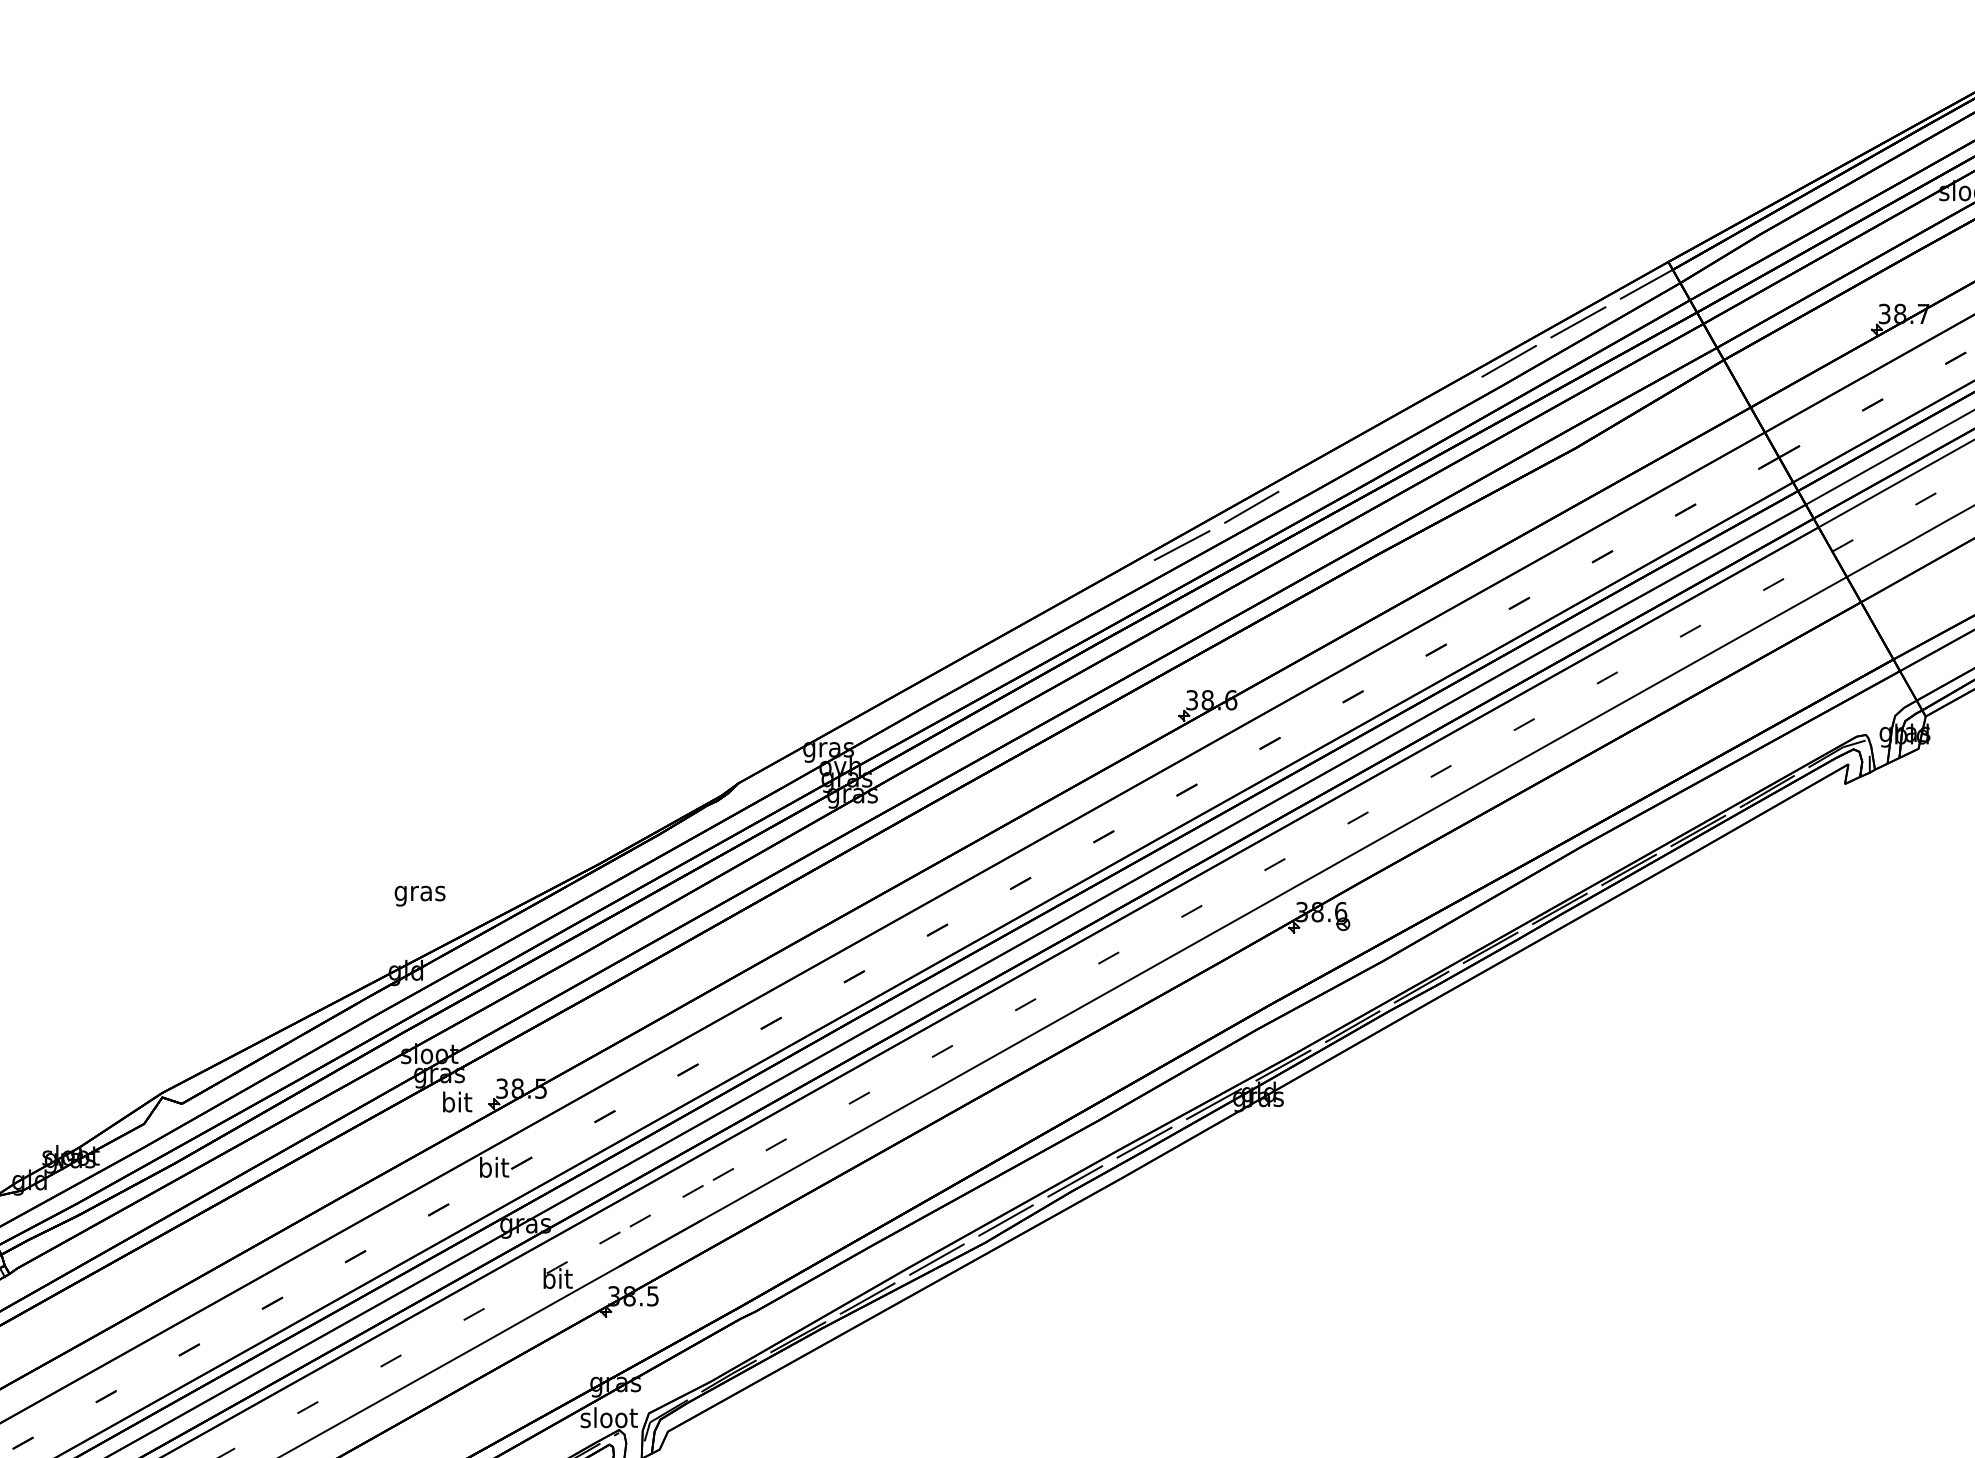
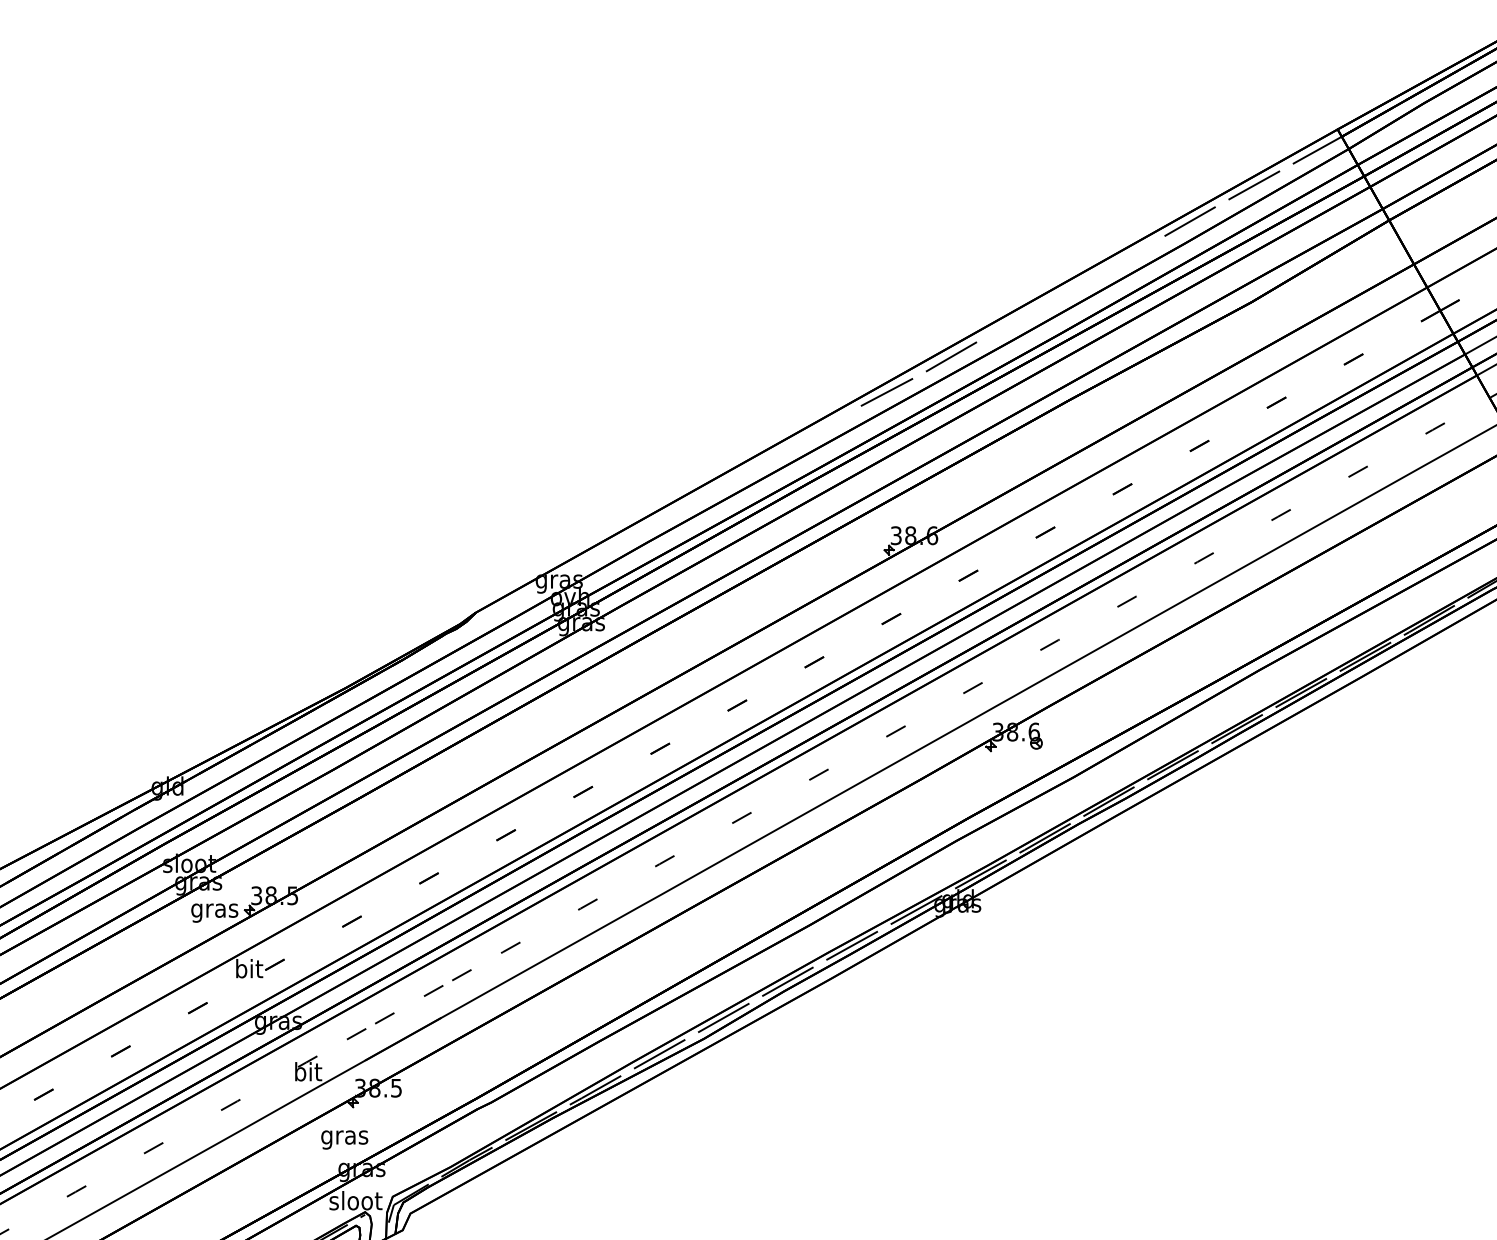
text: (419, 895) -> (344, 1139), moved
text: (456, 1104) -> (214, 910), bit -> gras

